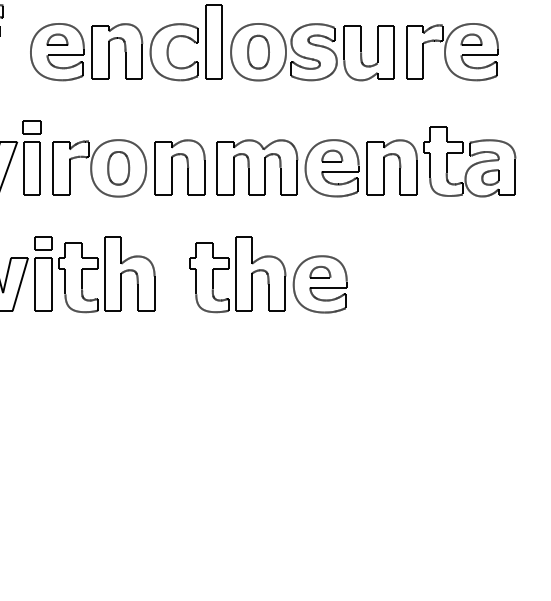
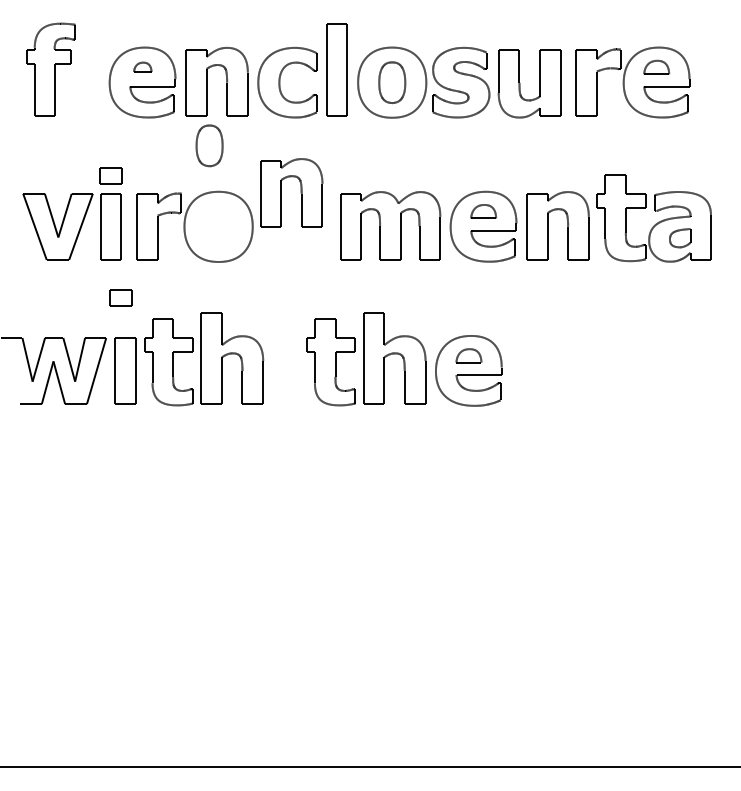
part: (57, 39) -> (142, 66), size x0.7
part: (187, 167) -> (300, 192), moved
part: (118, 168) -> (209, 145), moved
part: (42, 243) -> (120, 297), moved

